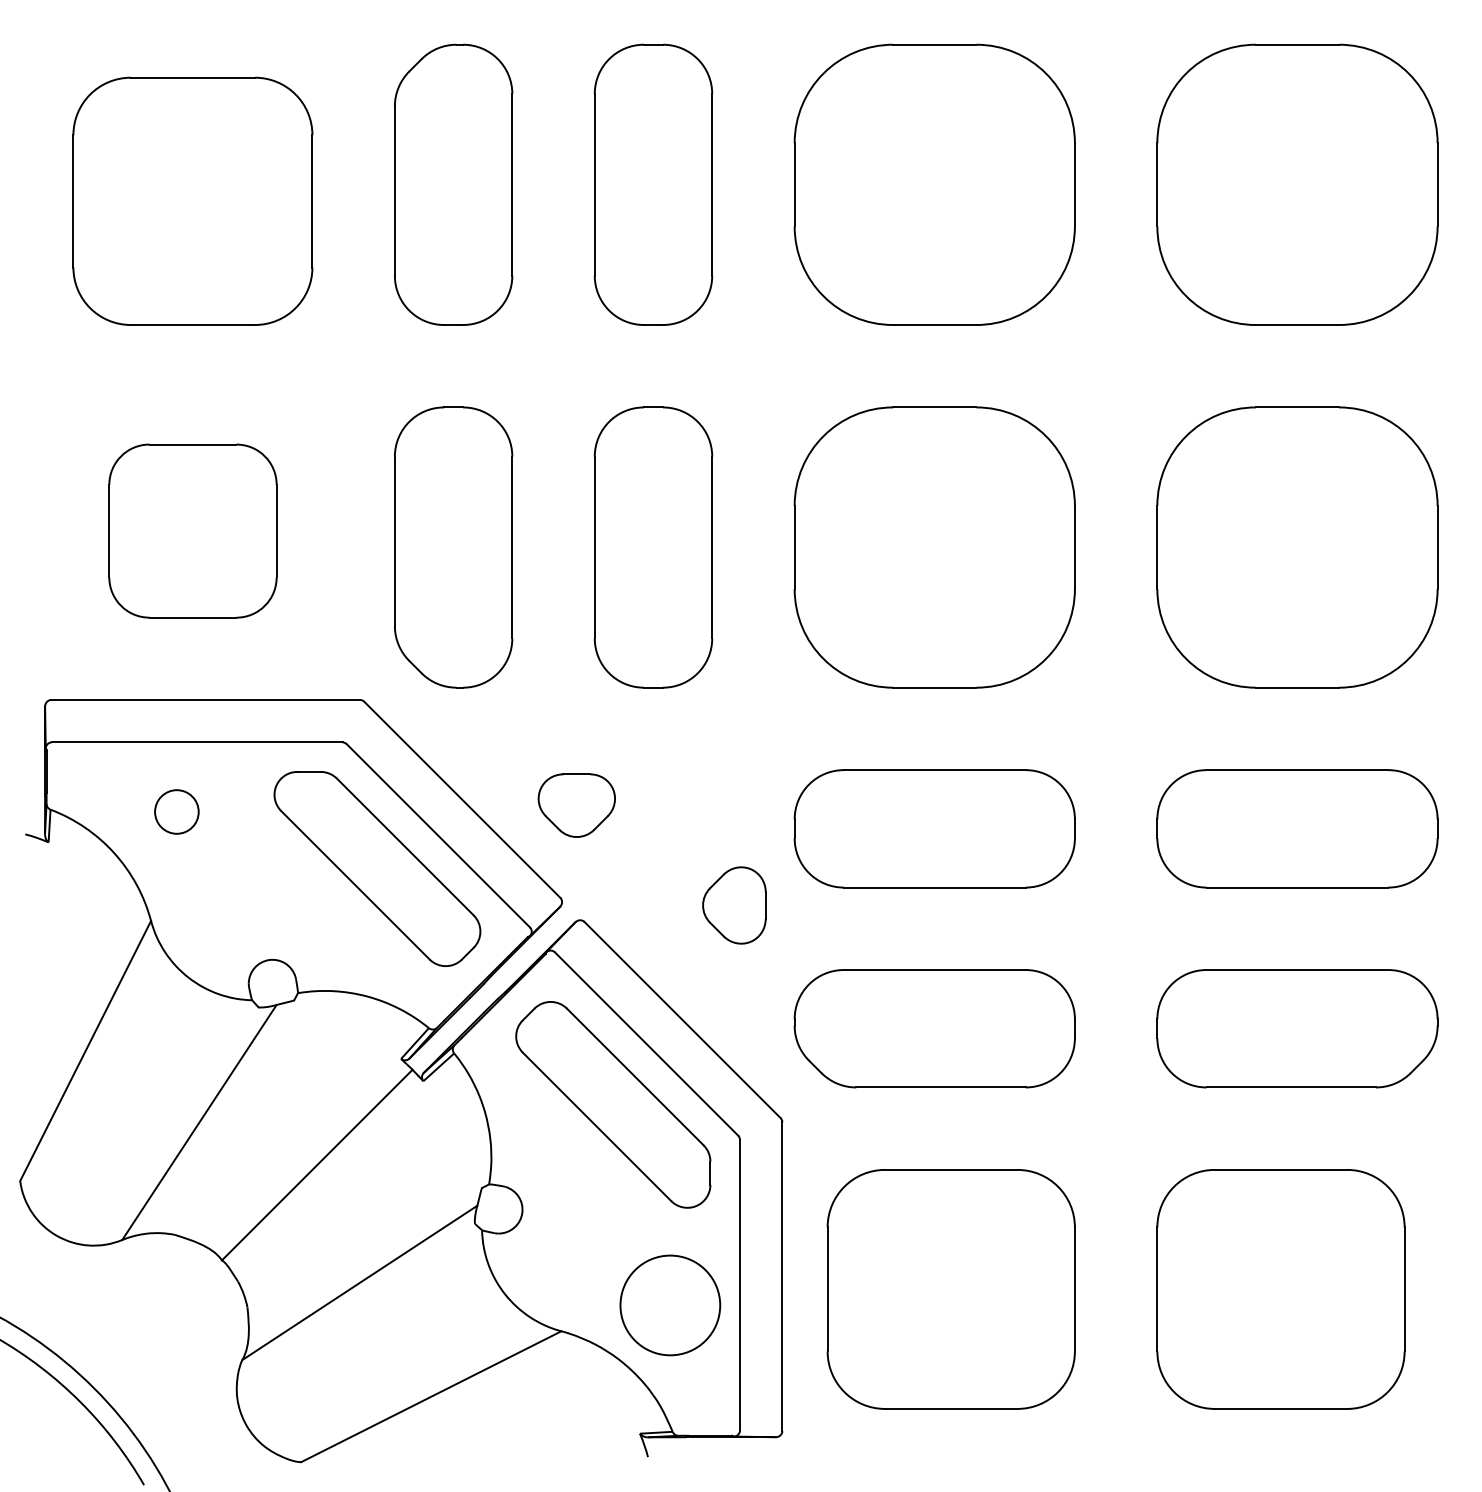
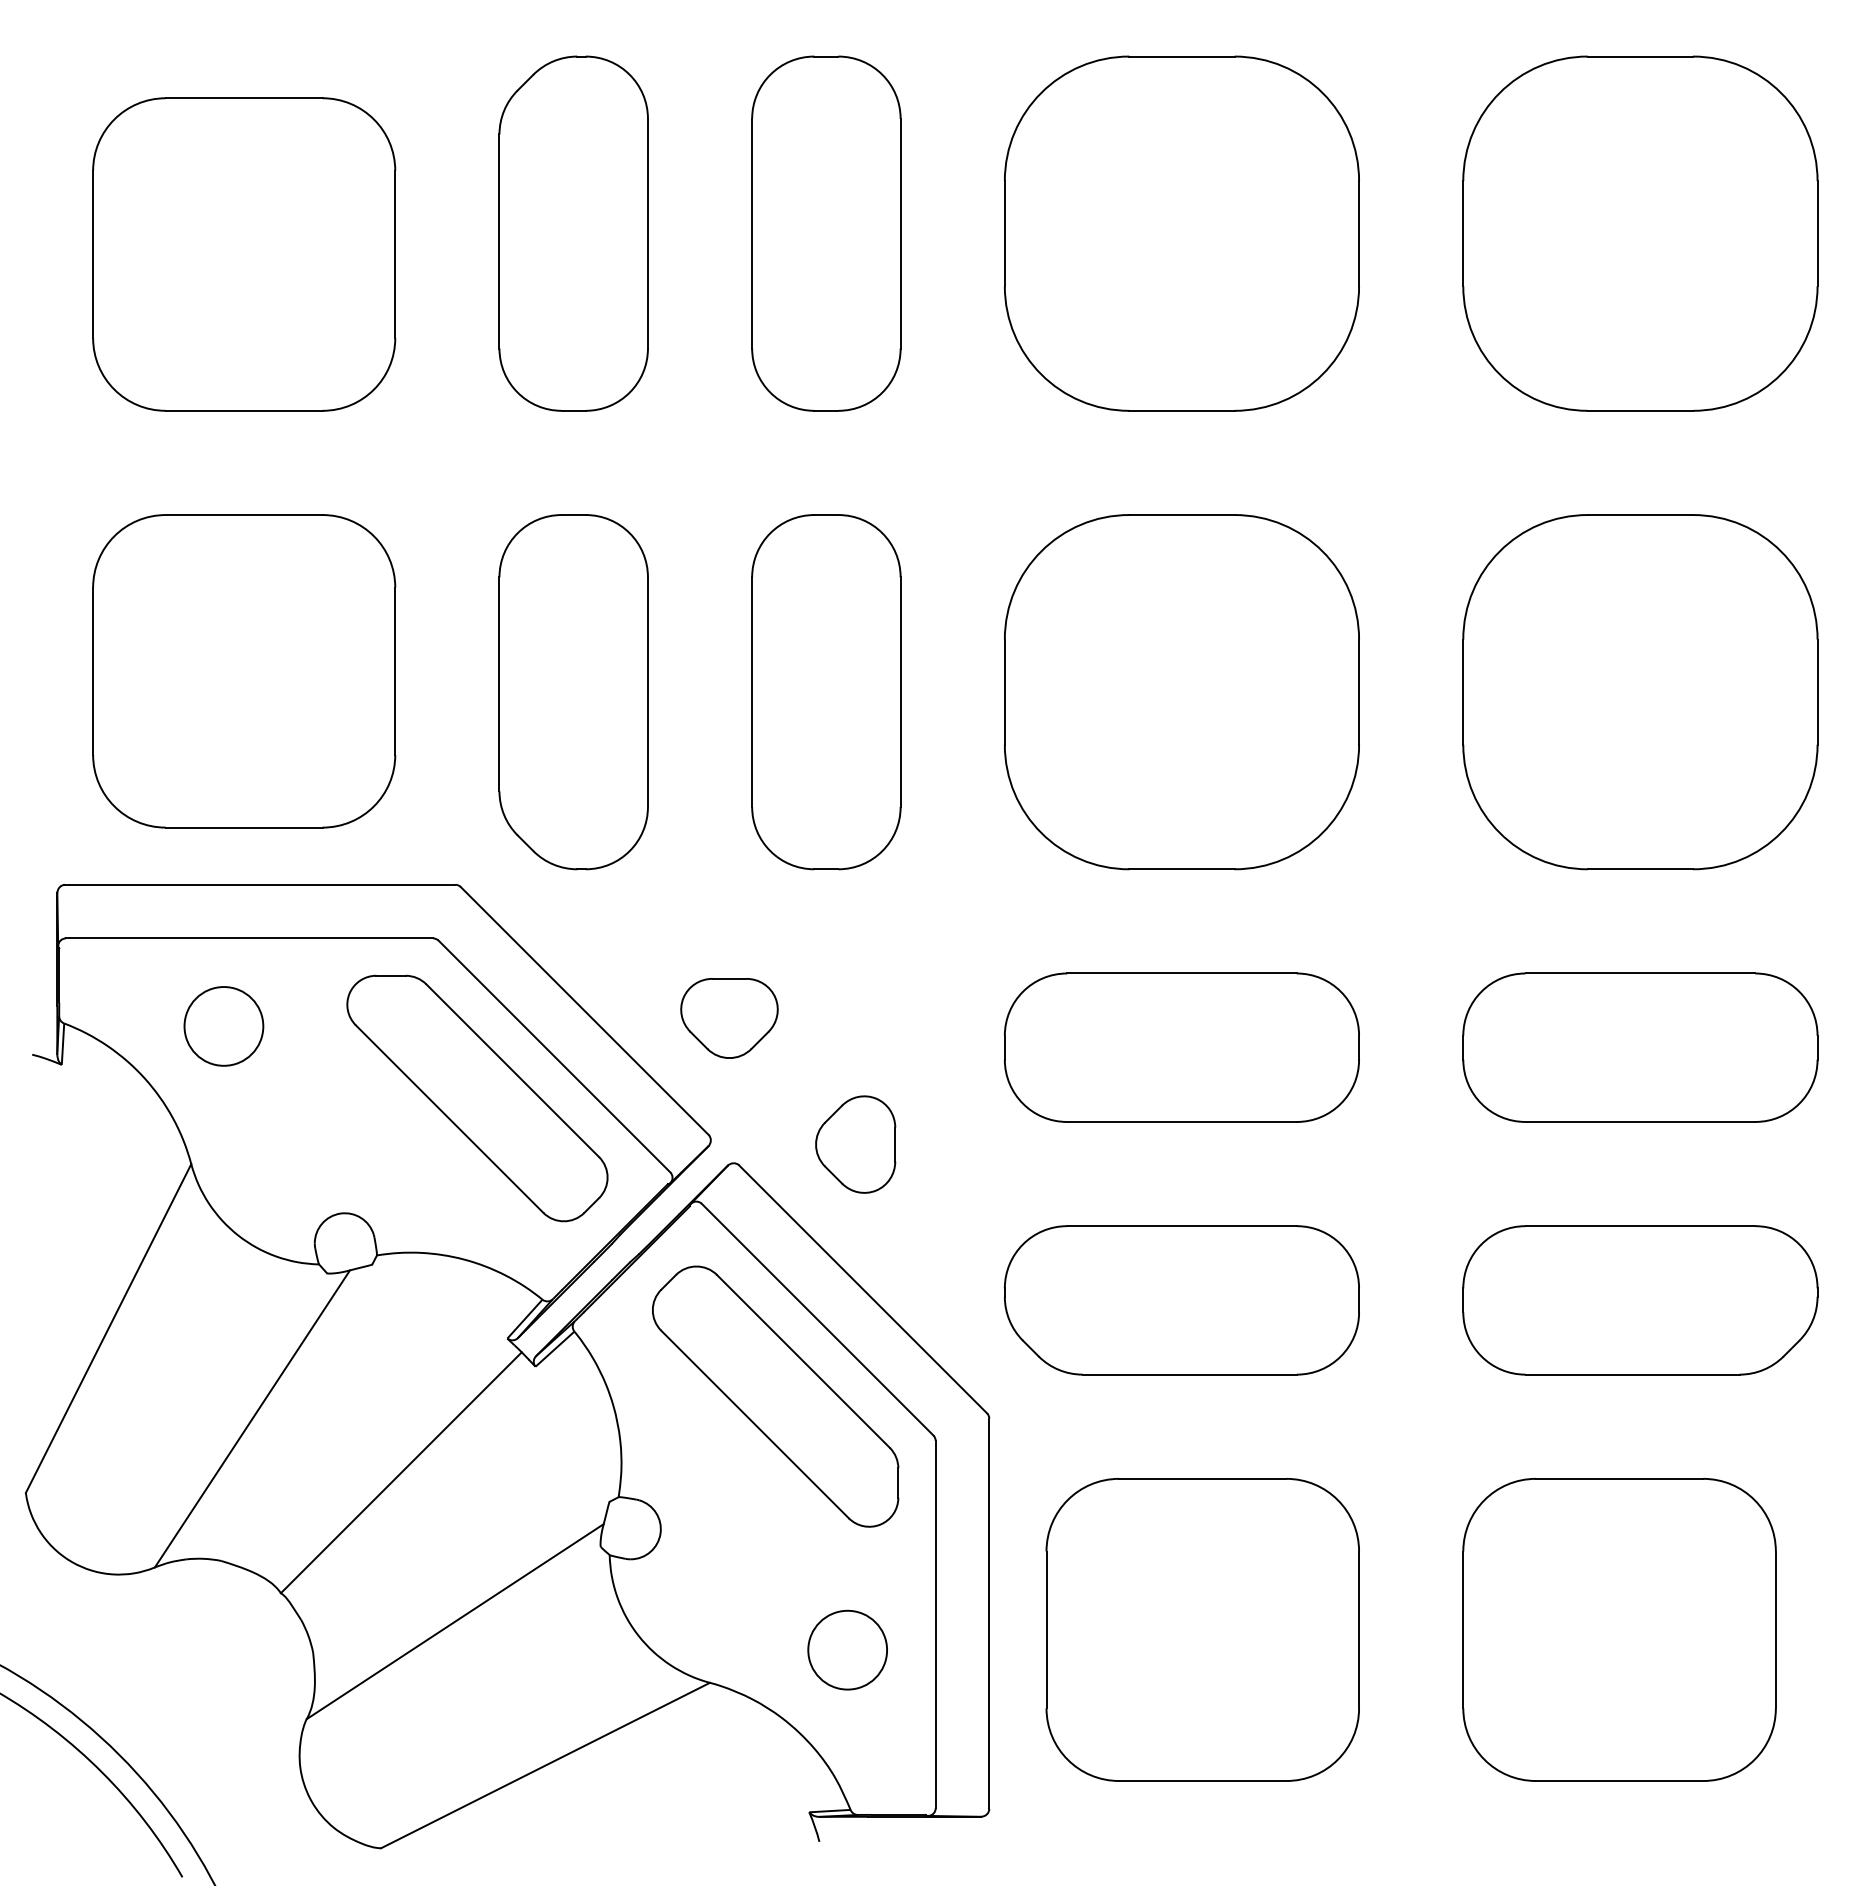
part: (193, 531) -> (244, 671), size x1.43
circle: (176, 812) -> (223, 1026), size x1.43
part: (734, 905) -> (855, 1144), moved
circle: (670, 1304) -> (847, 1649), size x0.62

